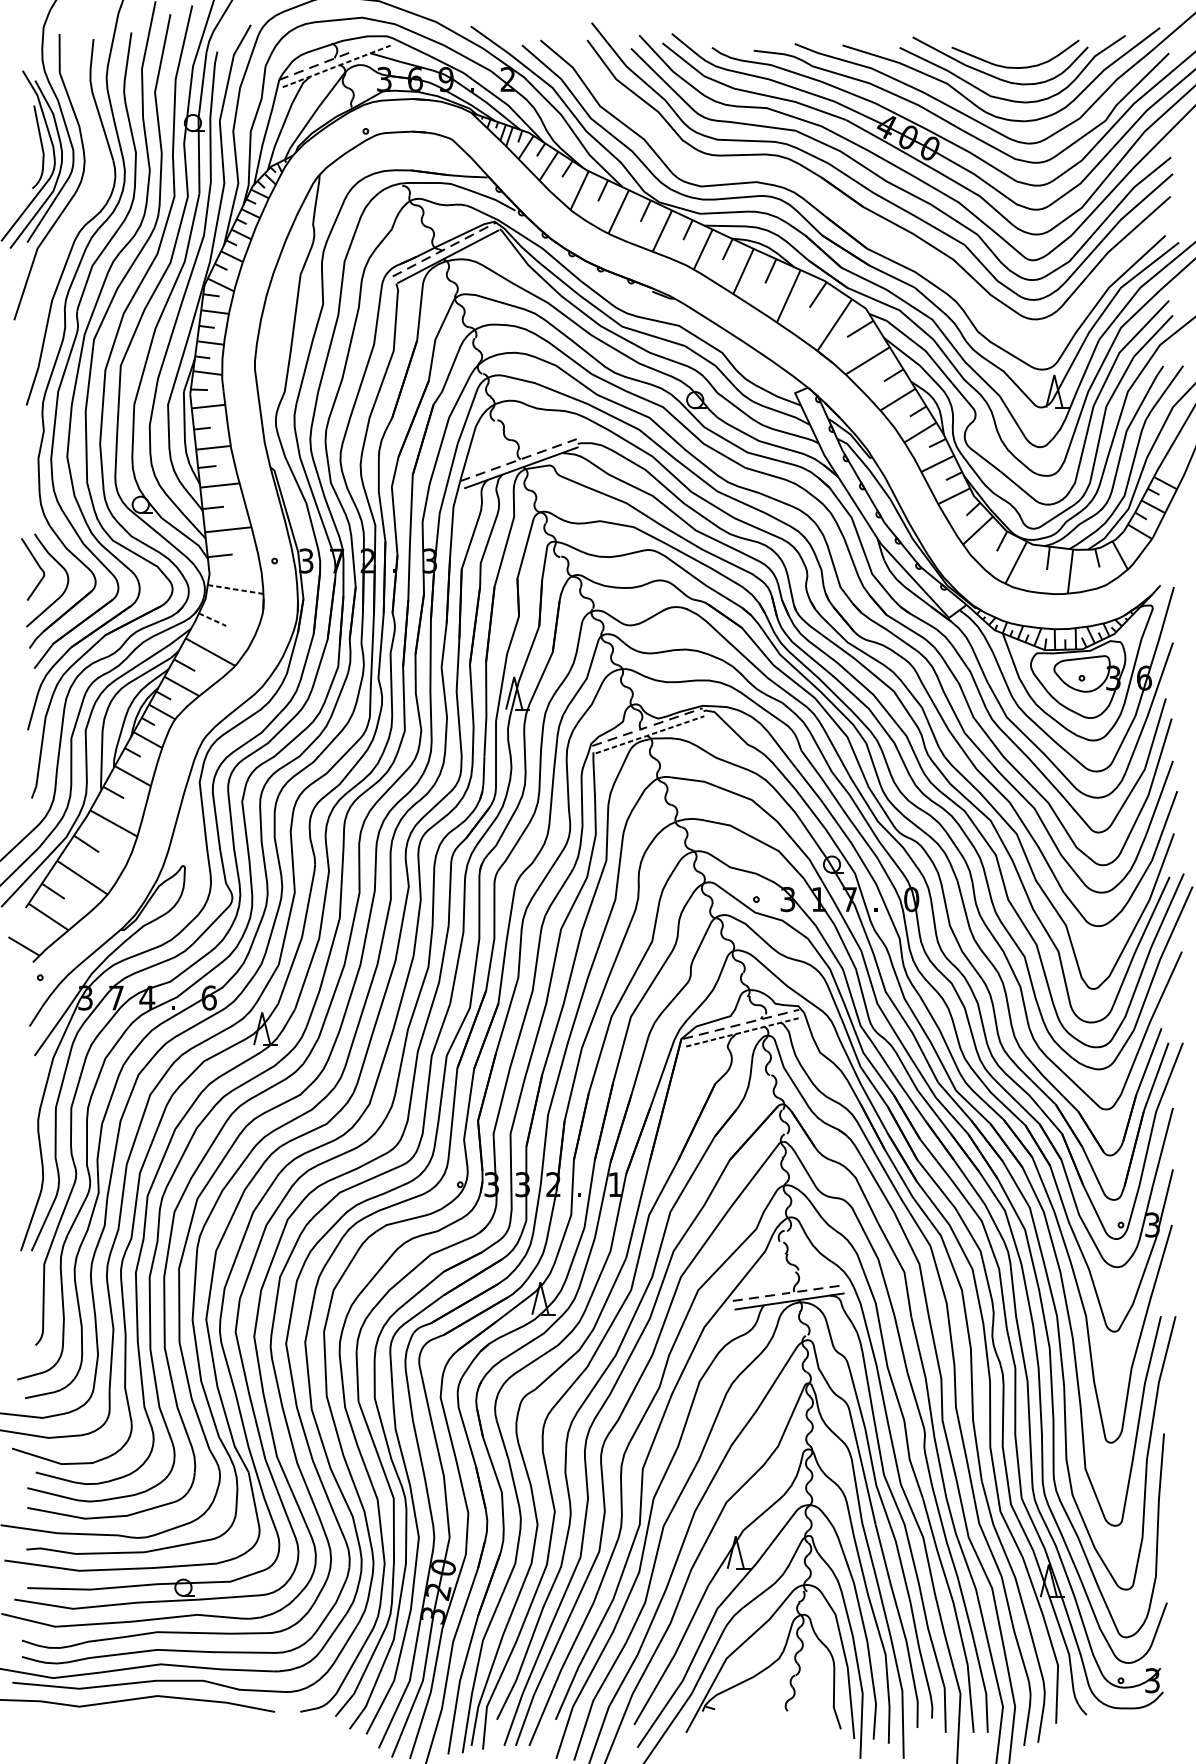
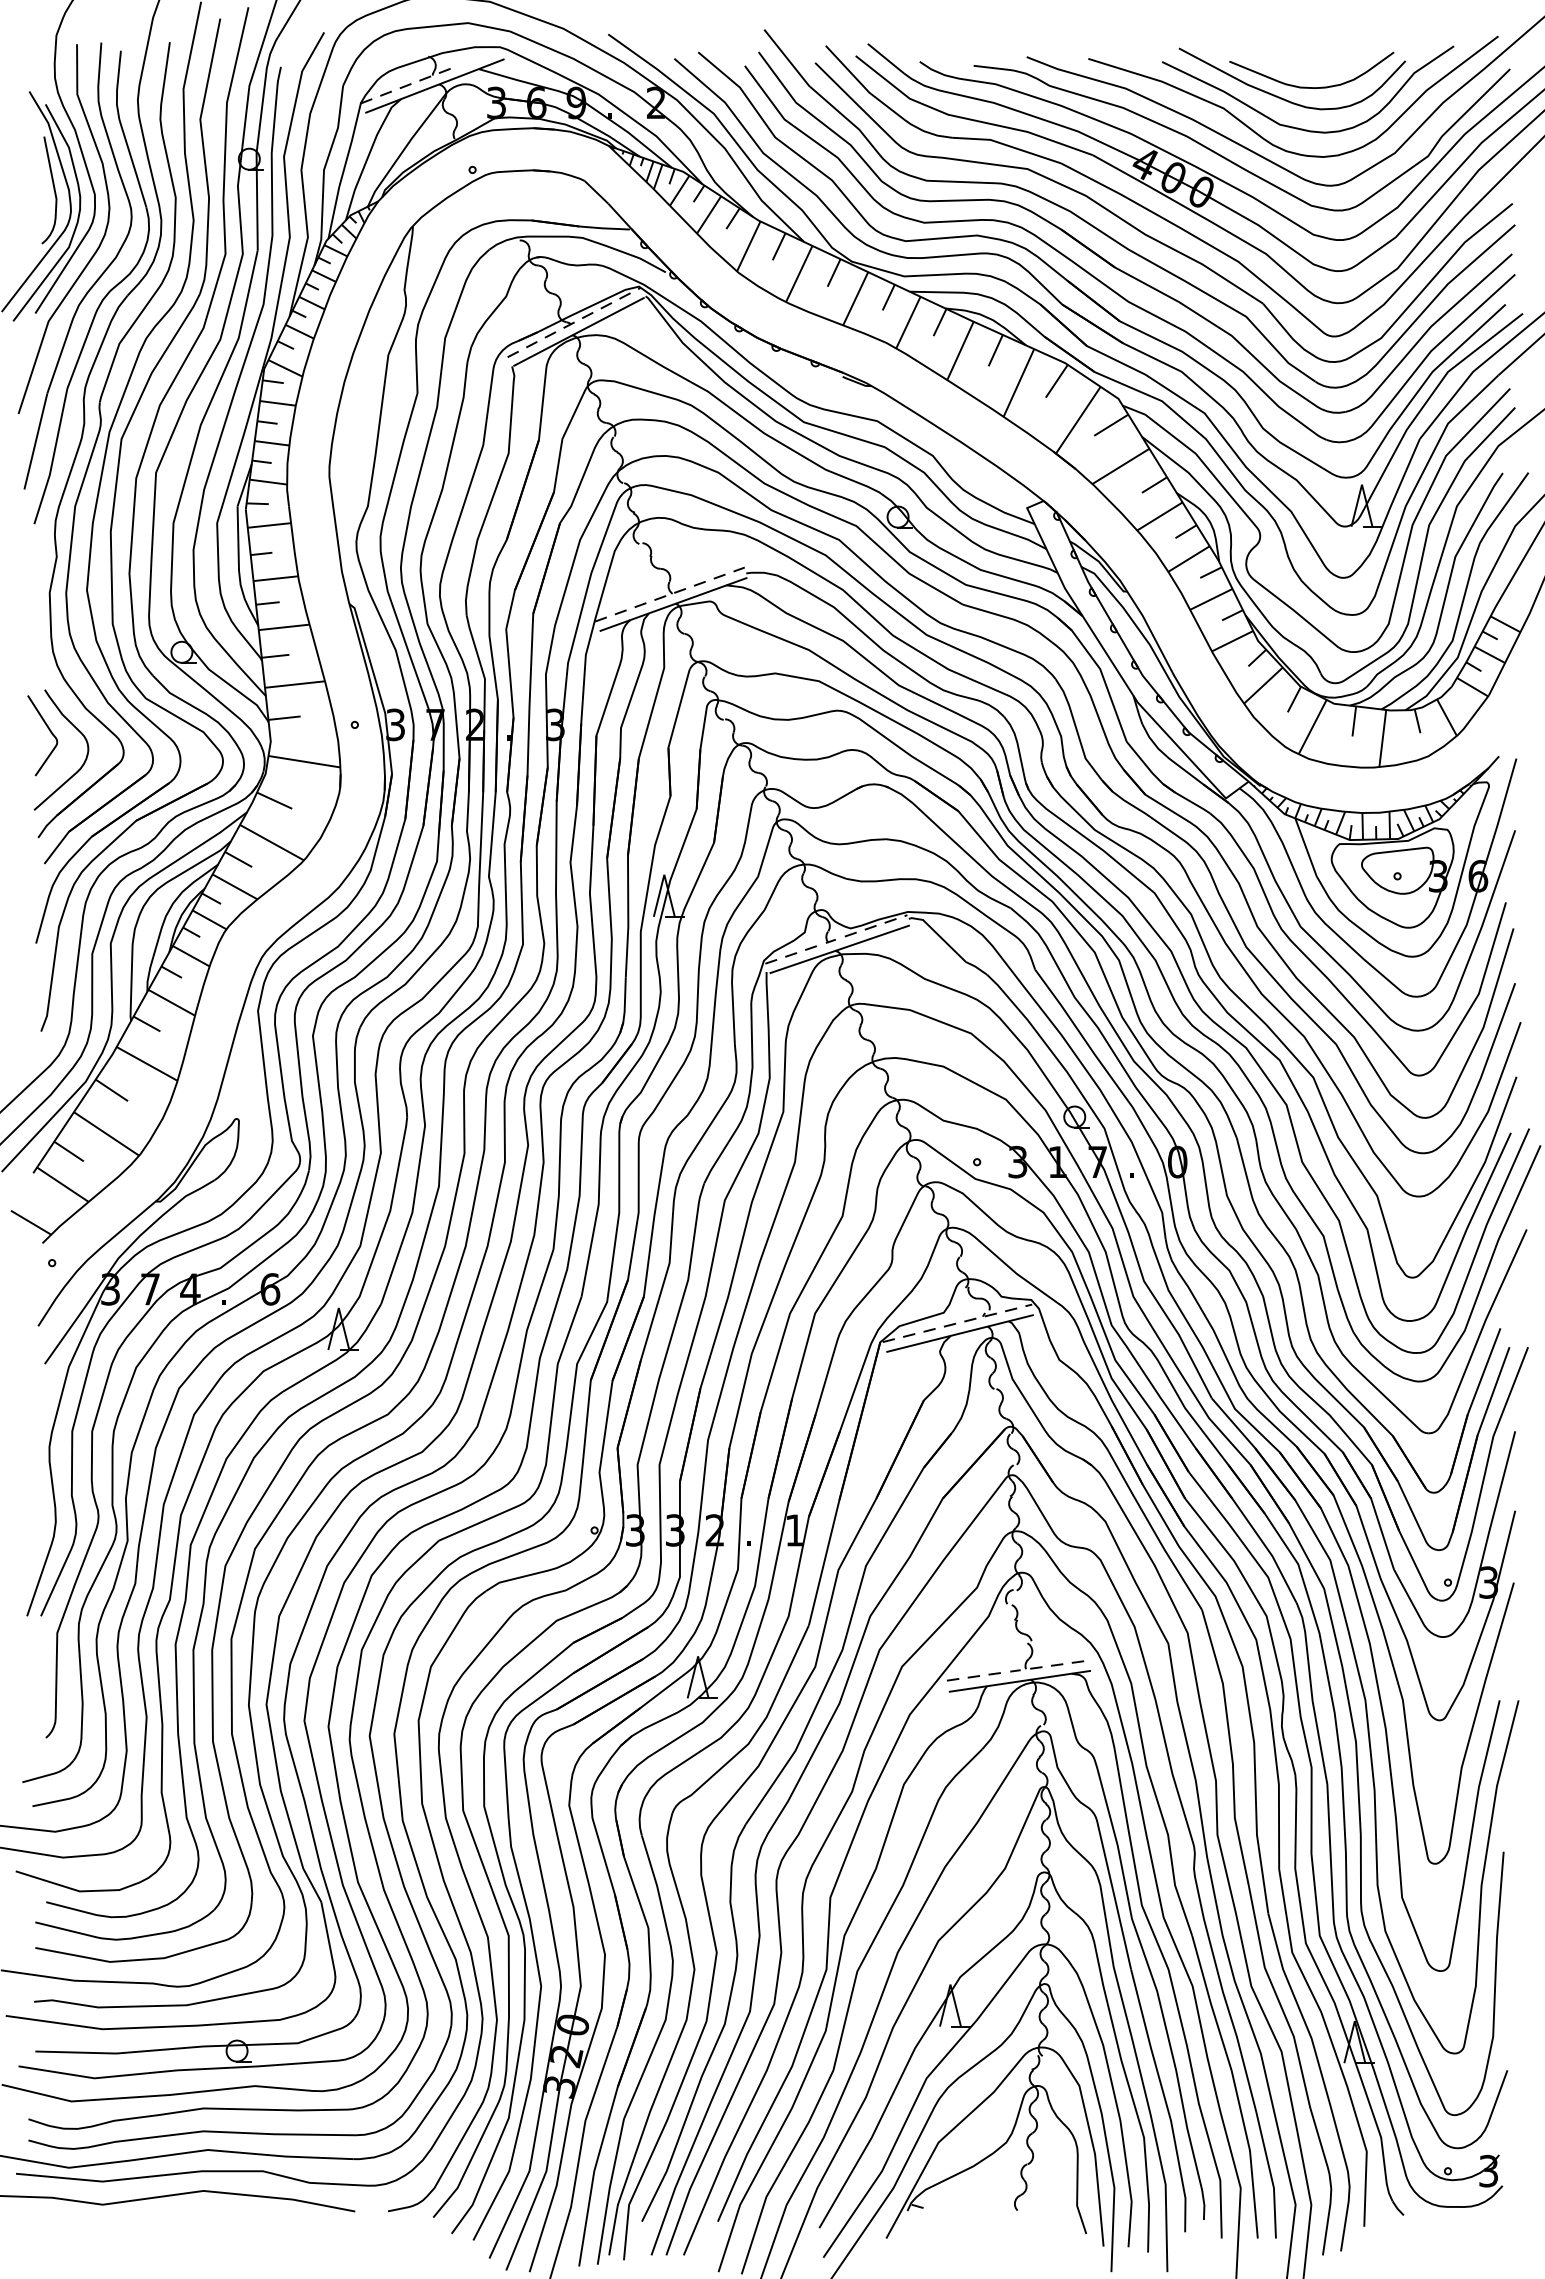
line: (336, 66) -> (434, 86), dashed -> solid
part: (74, 216) -> (96, 279), added
part: (856, 220) -> (1106, 284), added
line: (235, 589) -> (304, 761), dashed -> solid
line: (213, 619) -> (275, 800), dashed -> solid
line: (649, 734) -> (839, 949), dashed -> solid
line: (742, 1032) -> (959, 1333), dashed -> solid

